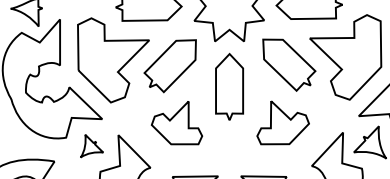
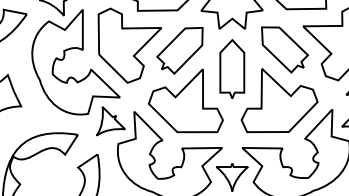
part: (176, 122) -> (185, 100), size x1.67
part: (283, 122) -> (279, 100), size x1.67
part: (91, 146) -> (110, 121), size x1.43

